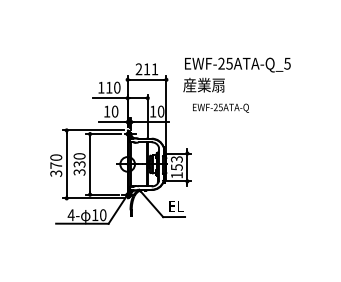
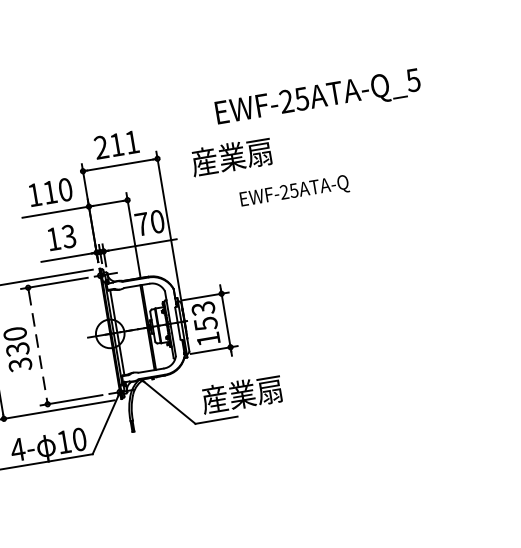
text: (237, 64) -> (317, 97), moved
text: (220, 107) -> (293, 190), moved
text: (114, 111) -> (67, 236), 10 -> 13
text: (152, 111) -> (140, 224), 10 -> 70
line: (90, 164) -> (38, 346), solid -> dashed
text: (188, 205) -> (240, 393), EL -> 産業扇

